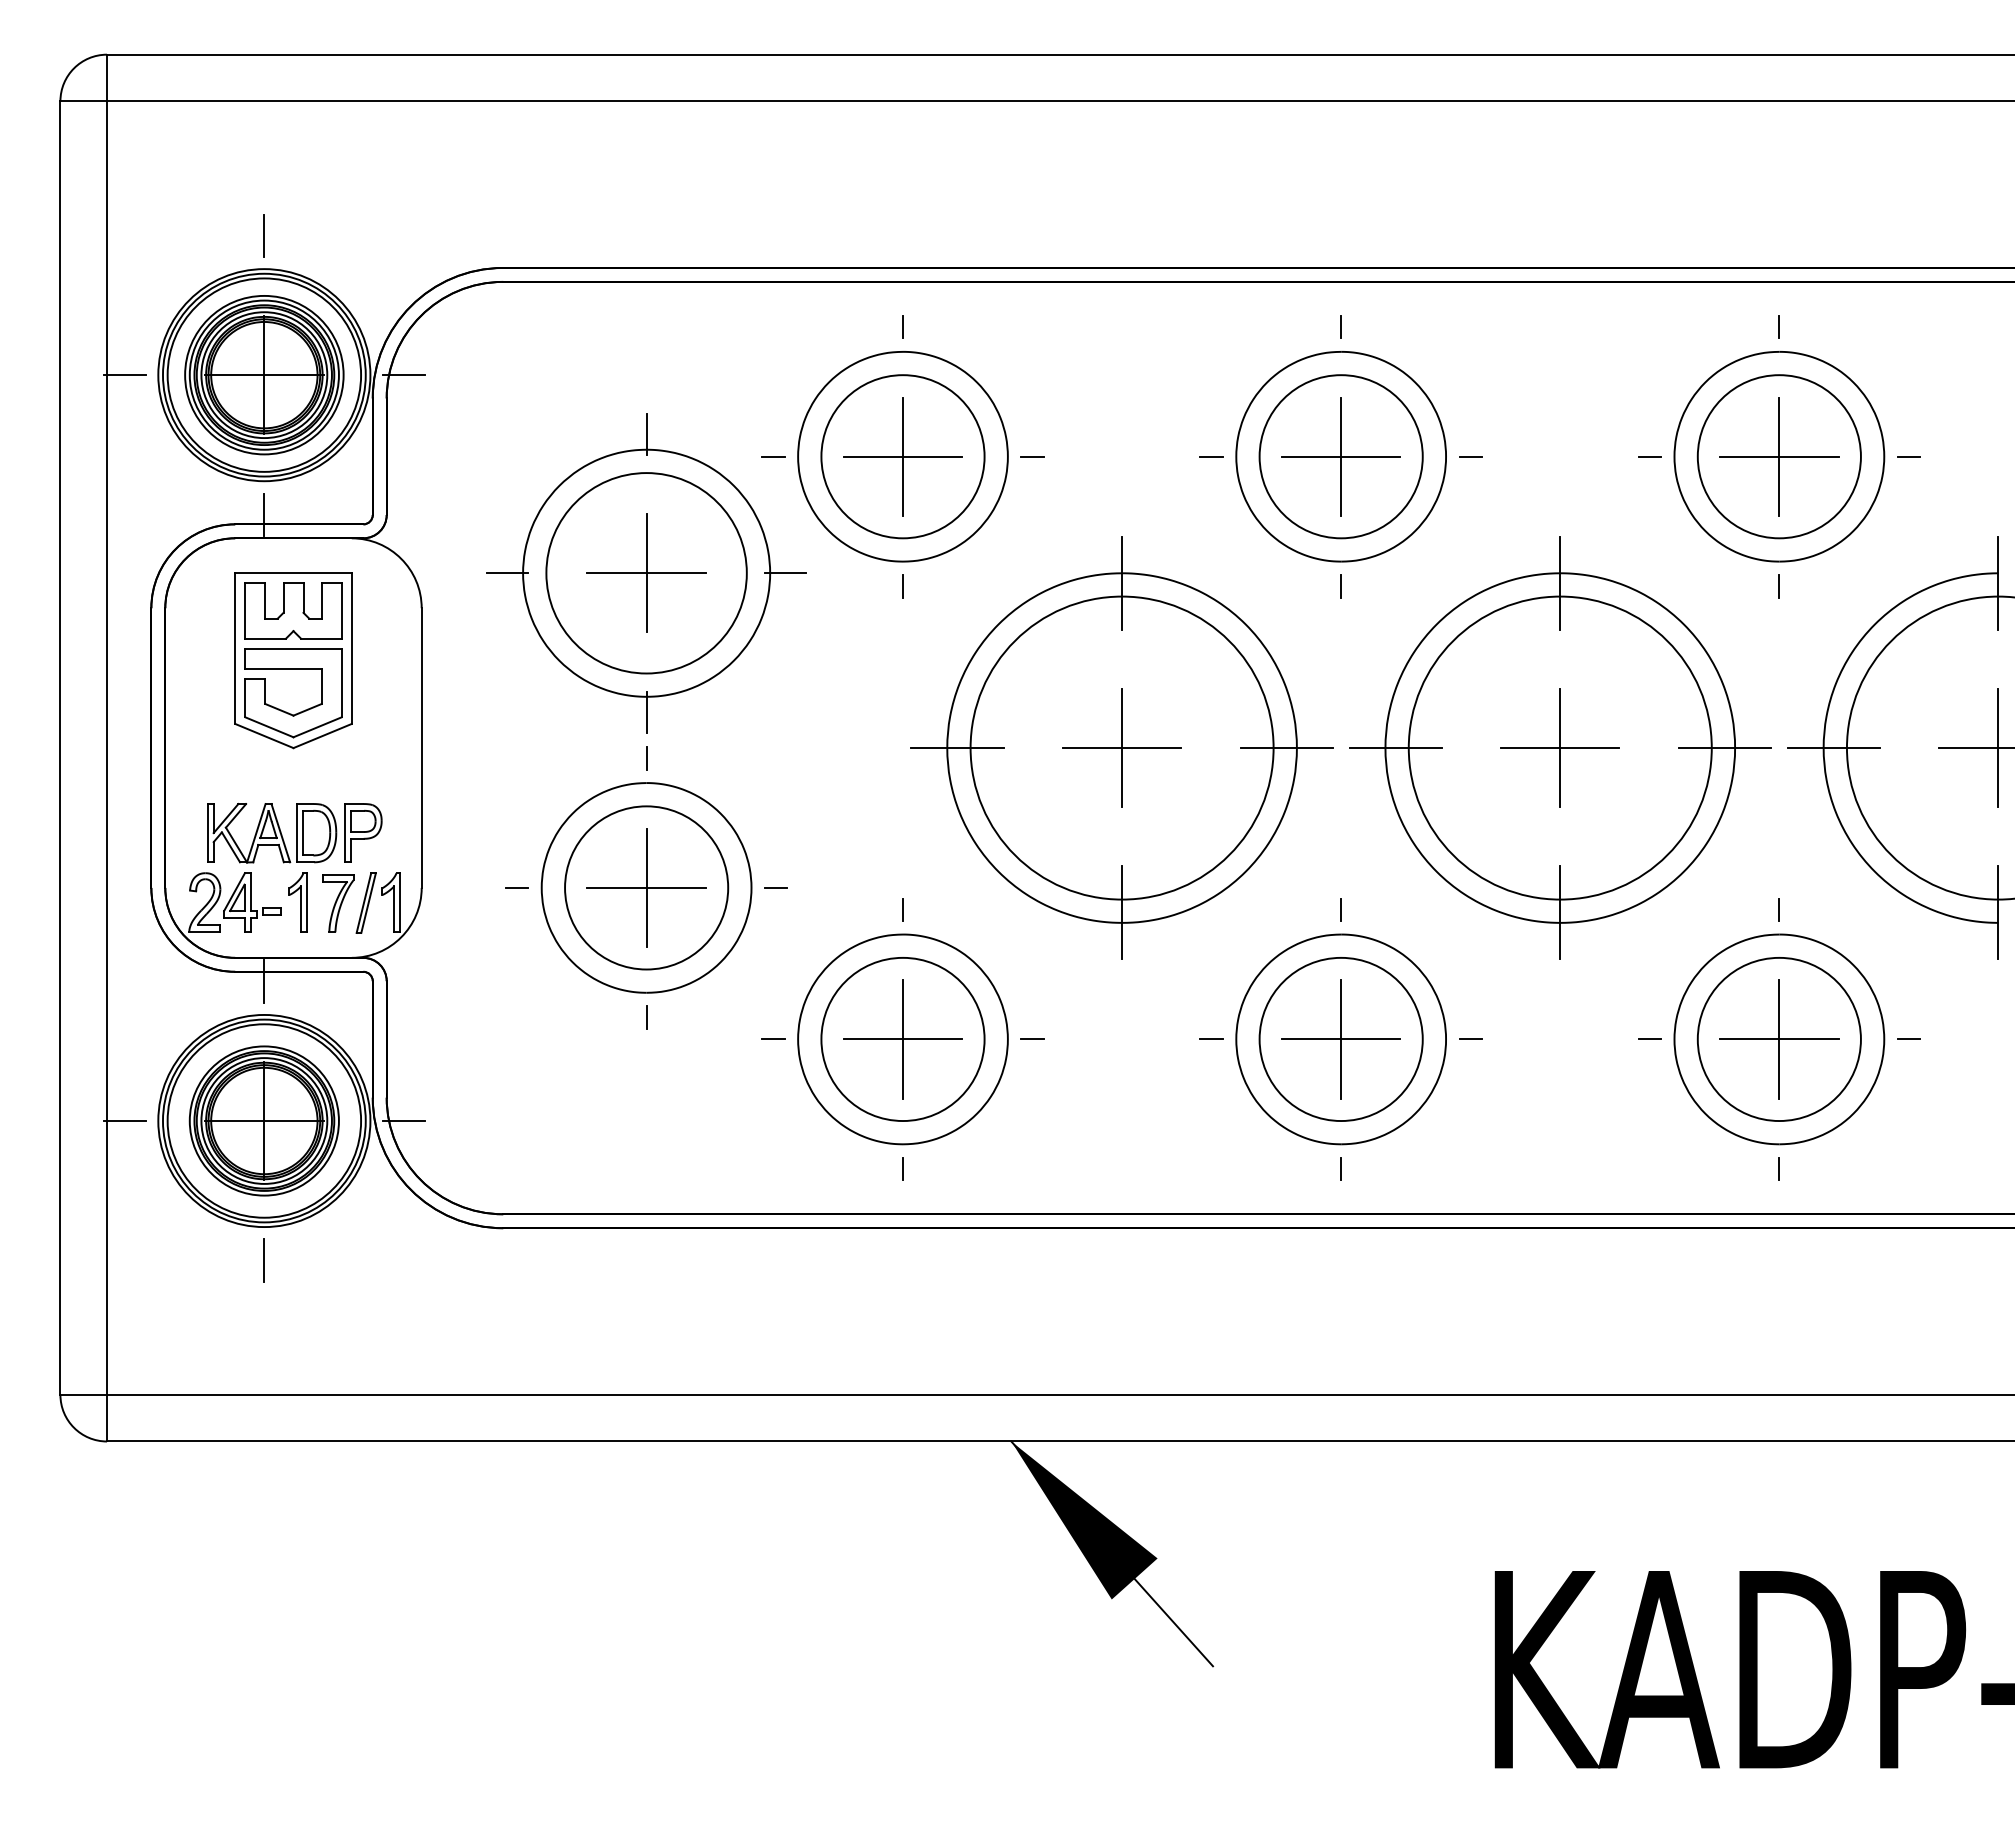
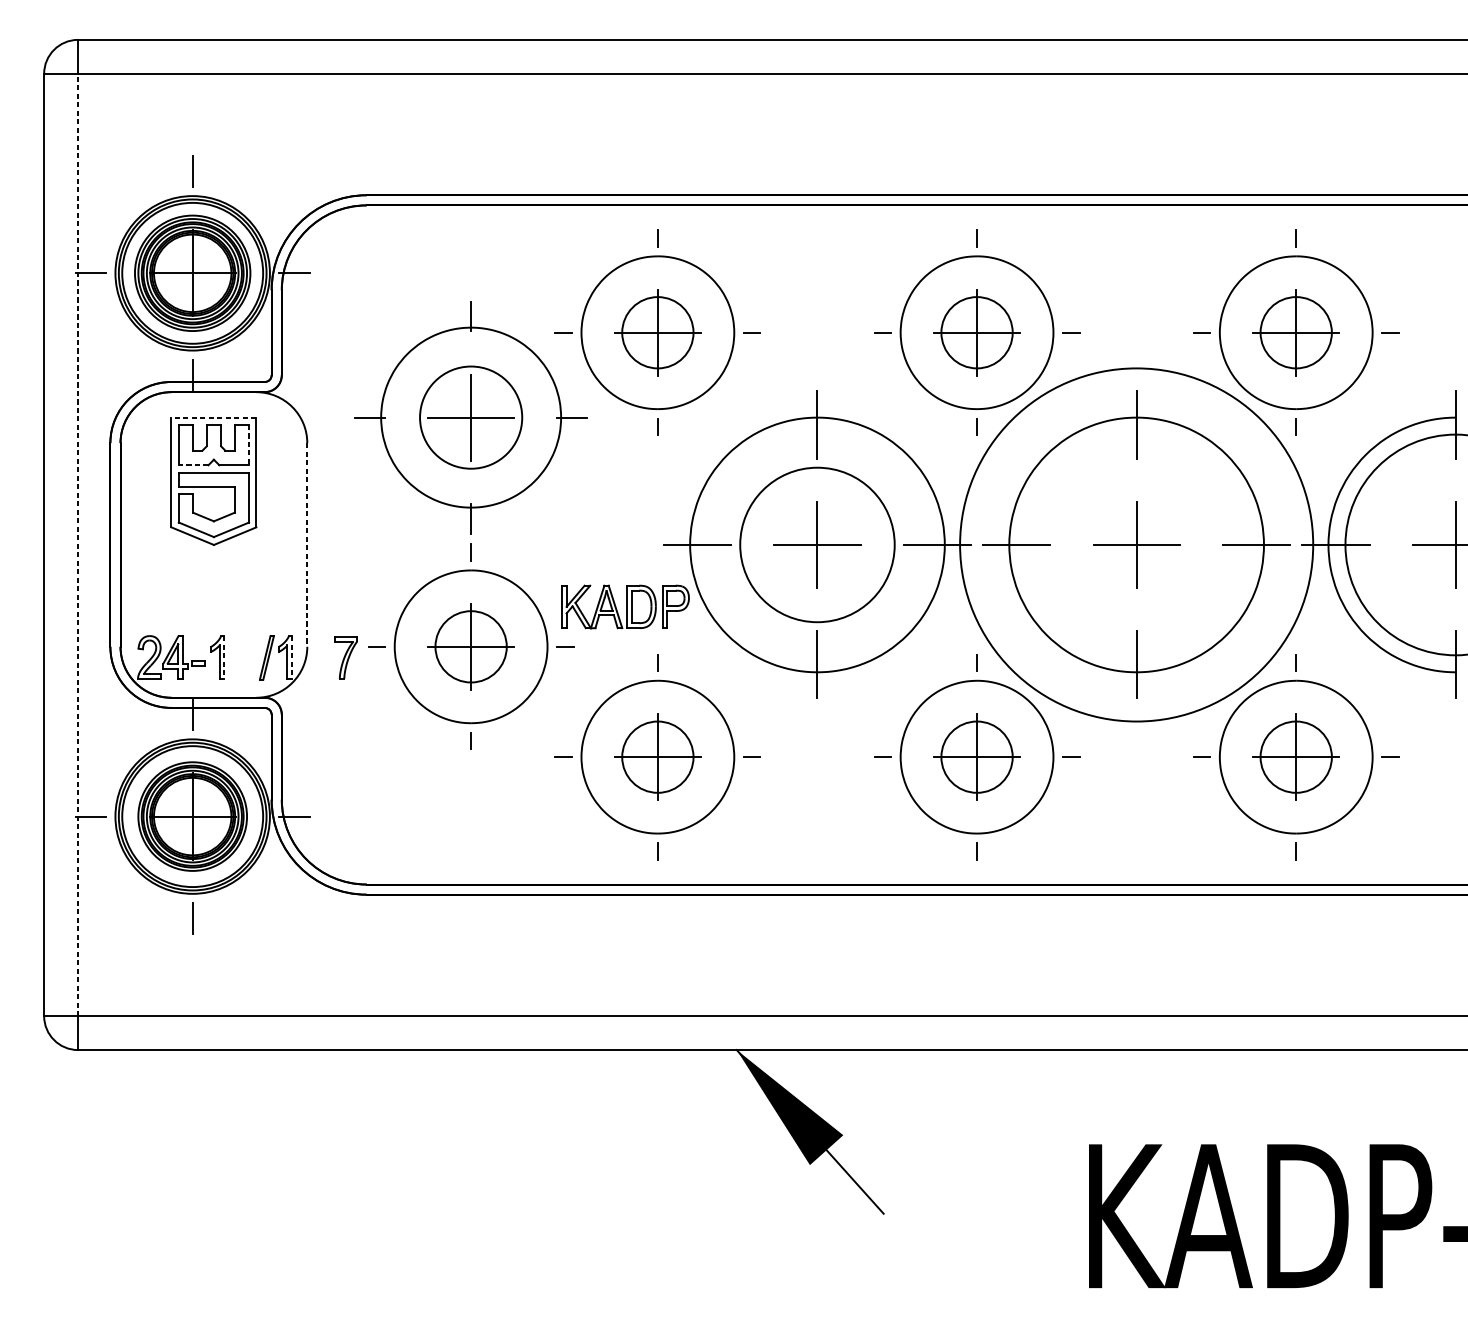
circle: (902, 456) -> (657, 332), size x0.6
circle: (1340, 456) -> (976, 332), size x0.6
circle: (1778, 456) -> (1295, 332), size x0.6
line: (293, 573) -> (213, 417), solid -> dashed
circle: (646, 573) -> (471, 417), size x0.7
line: (341, 610) -> (248, 444), solid -> dashed
line: (265, 638) -> (193, 465), solid -> dashed
circle: (1121, 747) -> (817, 544), size x0.7
circle: (1559, 747) -> (1136, 544), size x1.6
line: (107, 748) -> (78, 545), solid -> dashed
line: (421, 748) -> (307, 545), solid -> dashed
part: (294, 833) -> (625, 607), moved
circle: (646, 887) -> (471, 646), size x0.6
line: (307, 902) -> (224, 657), solid -> dashed
line: (400, 902) -> (291, 657), solid -> dashed
part: (338, 903) -> (346, 658), moved
circle: (902, 1039) -> (657, 757), size x0.6
circle: (1340, 1039) -> (976, 757), size x0.6
circle: (1778, 1039) -> (1295, 757), size x0.6

